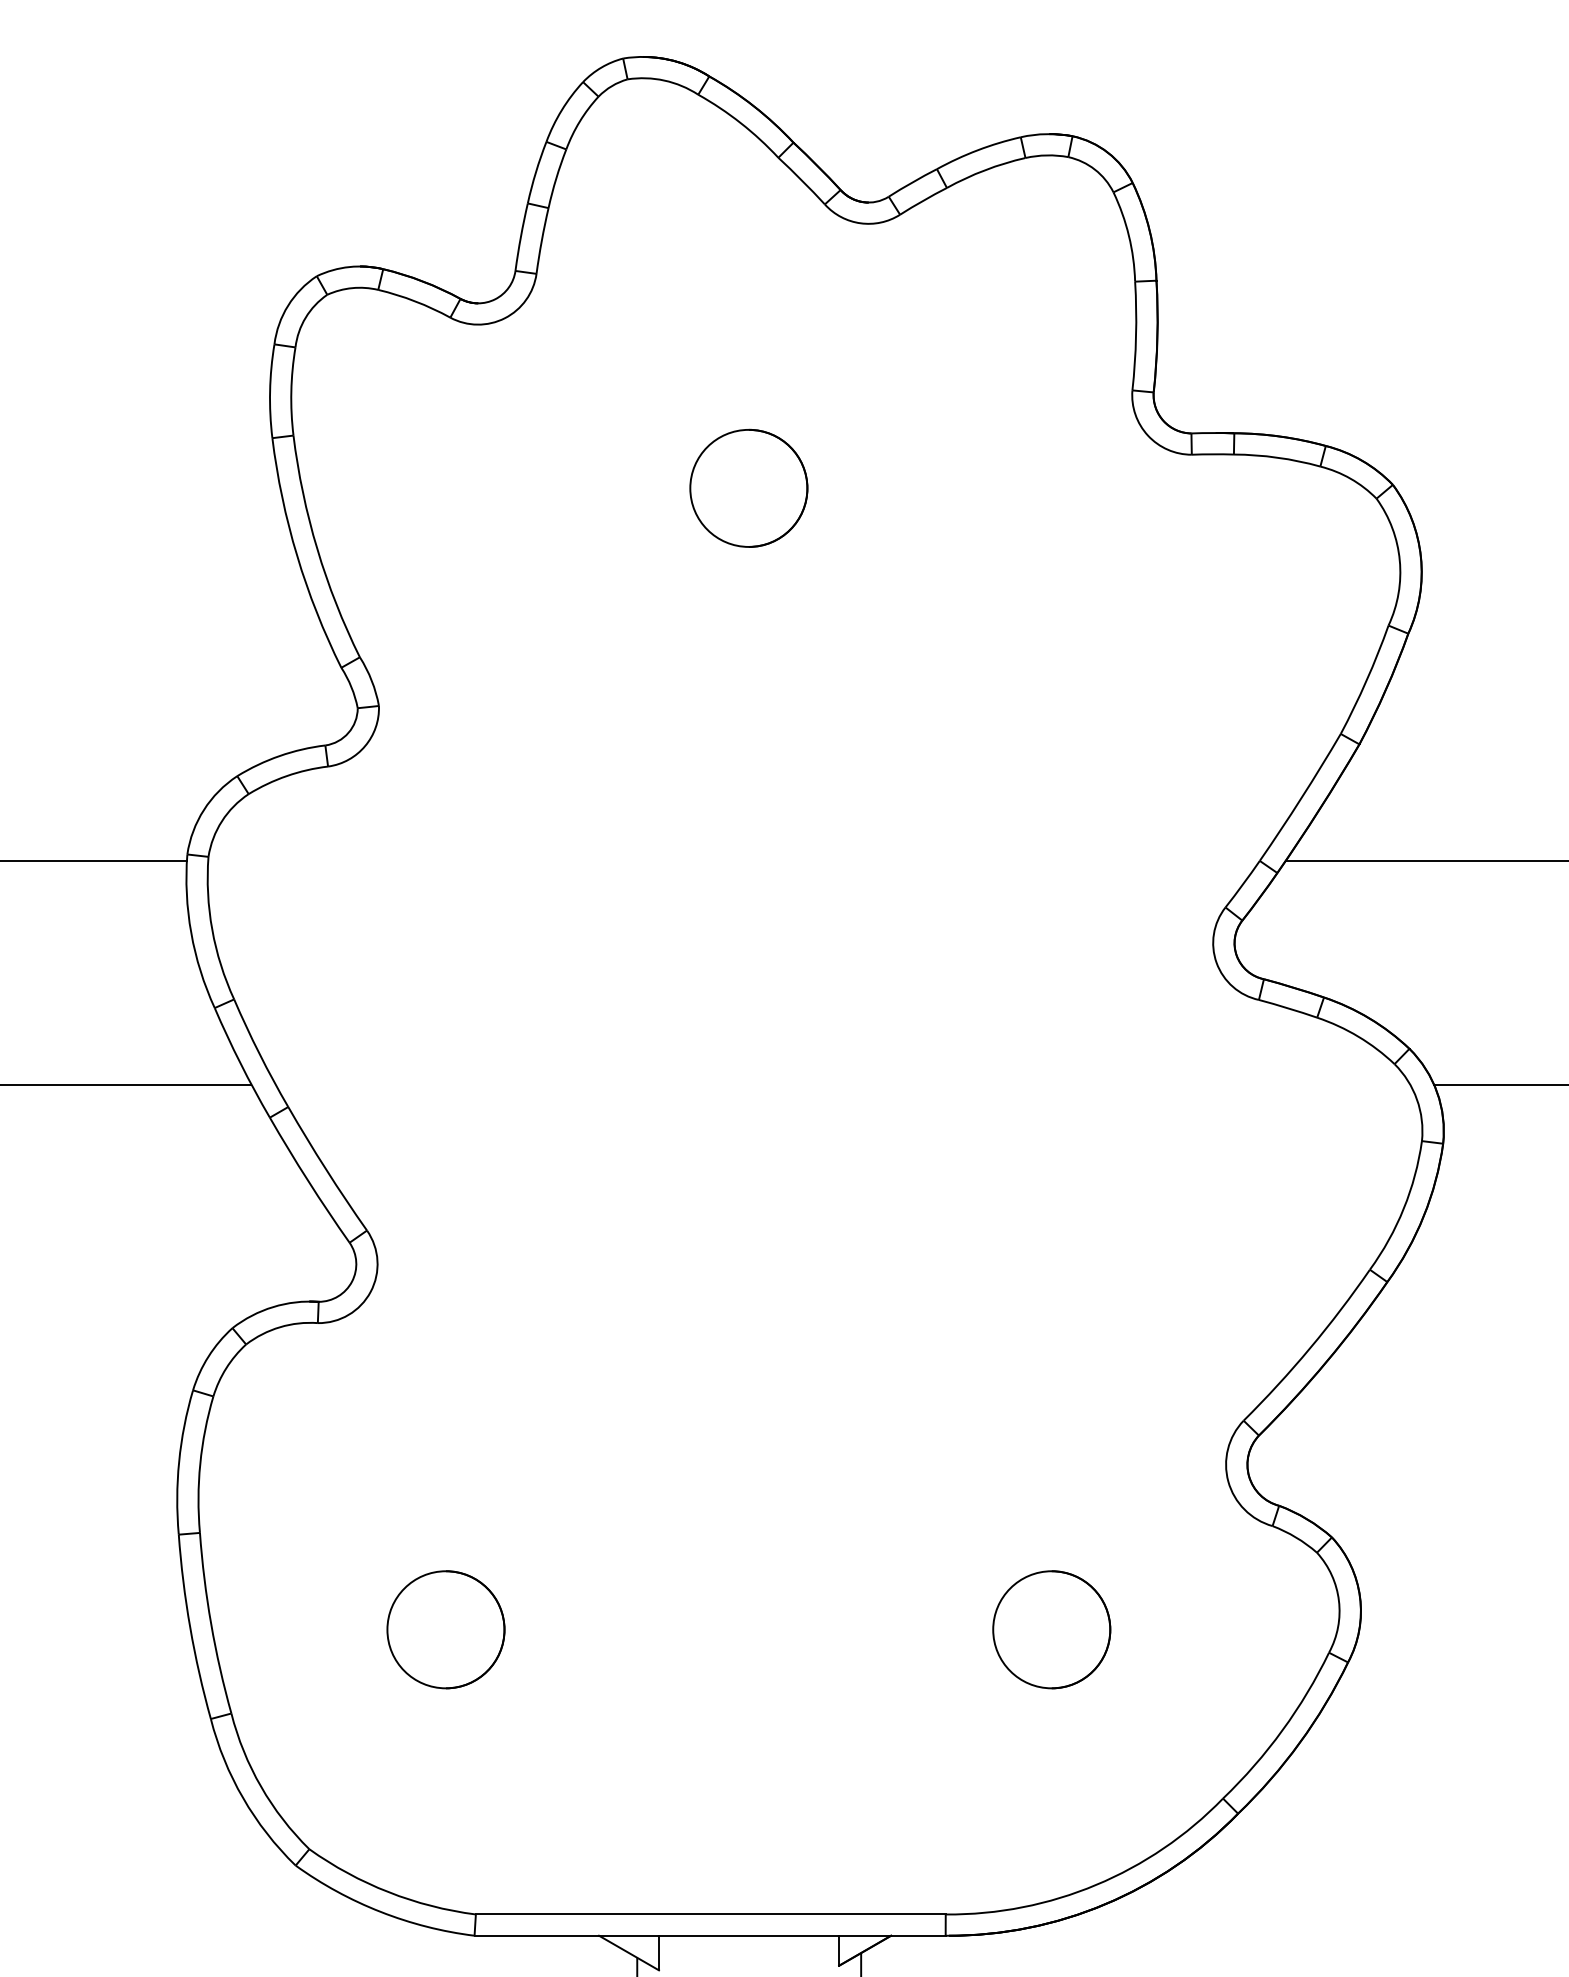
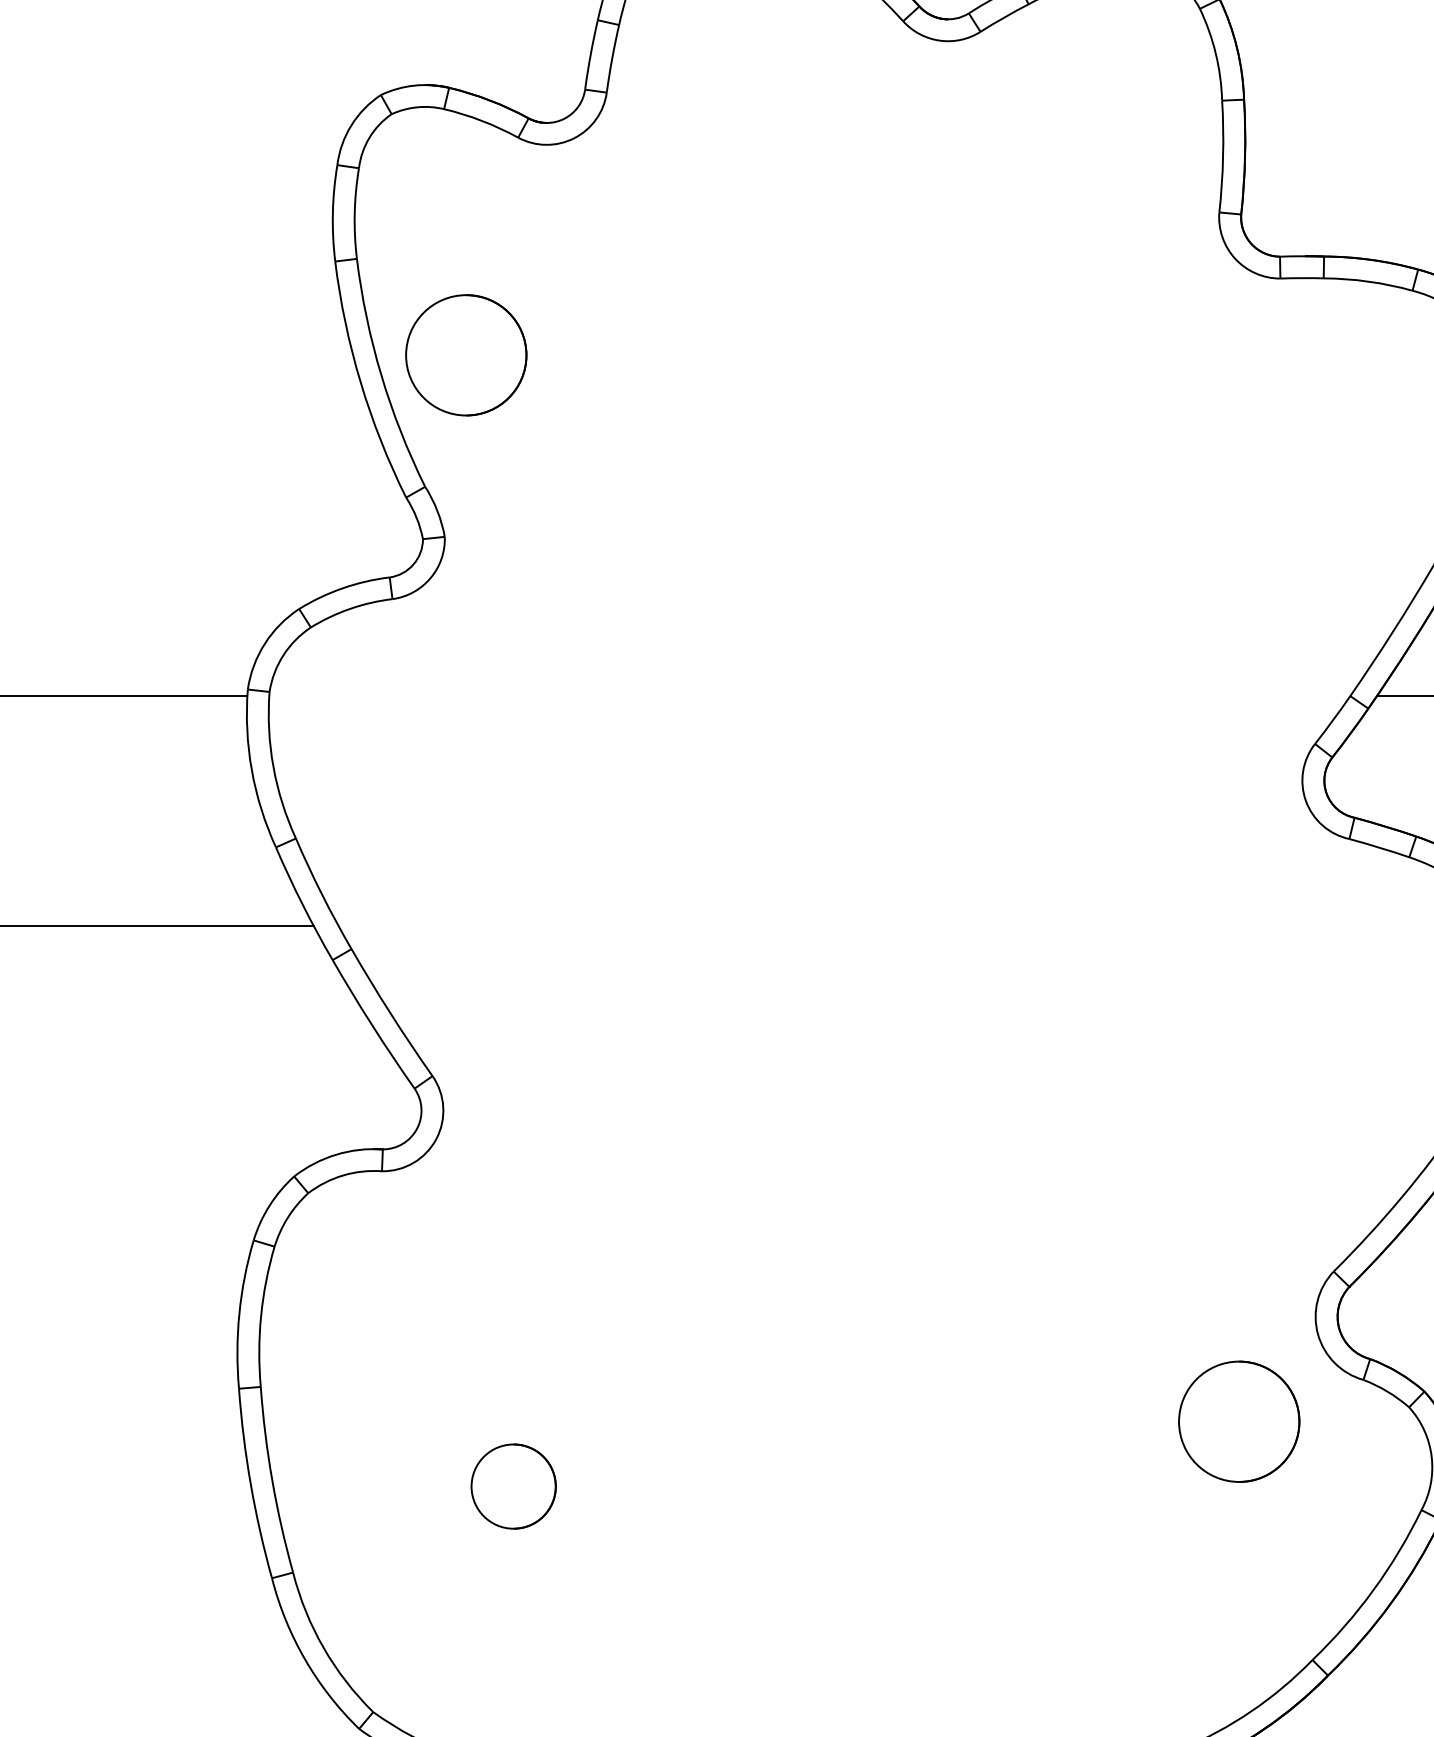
circle: (748, 487) -> (465, 354), moved
circle: (445, 1629) -> (513, 1486), size x0.7
circle: (1051, 1629) -> (1238, 1421), moved

